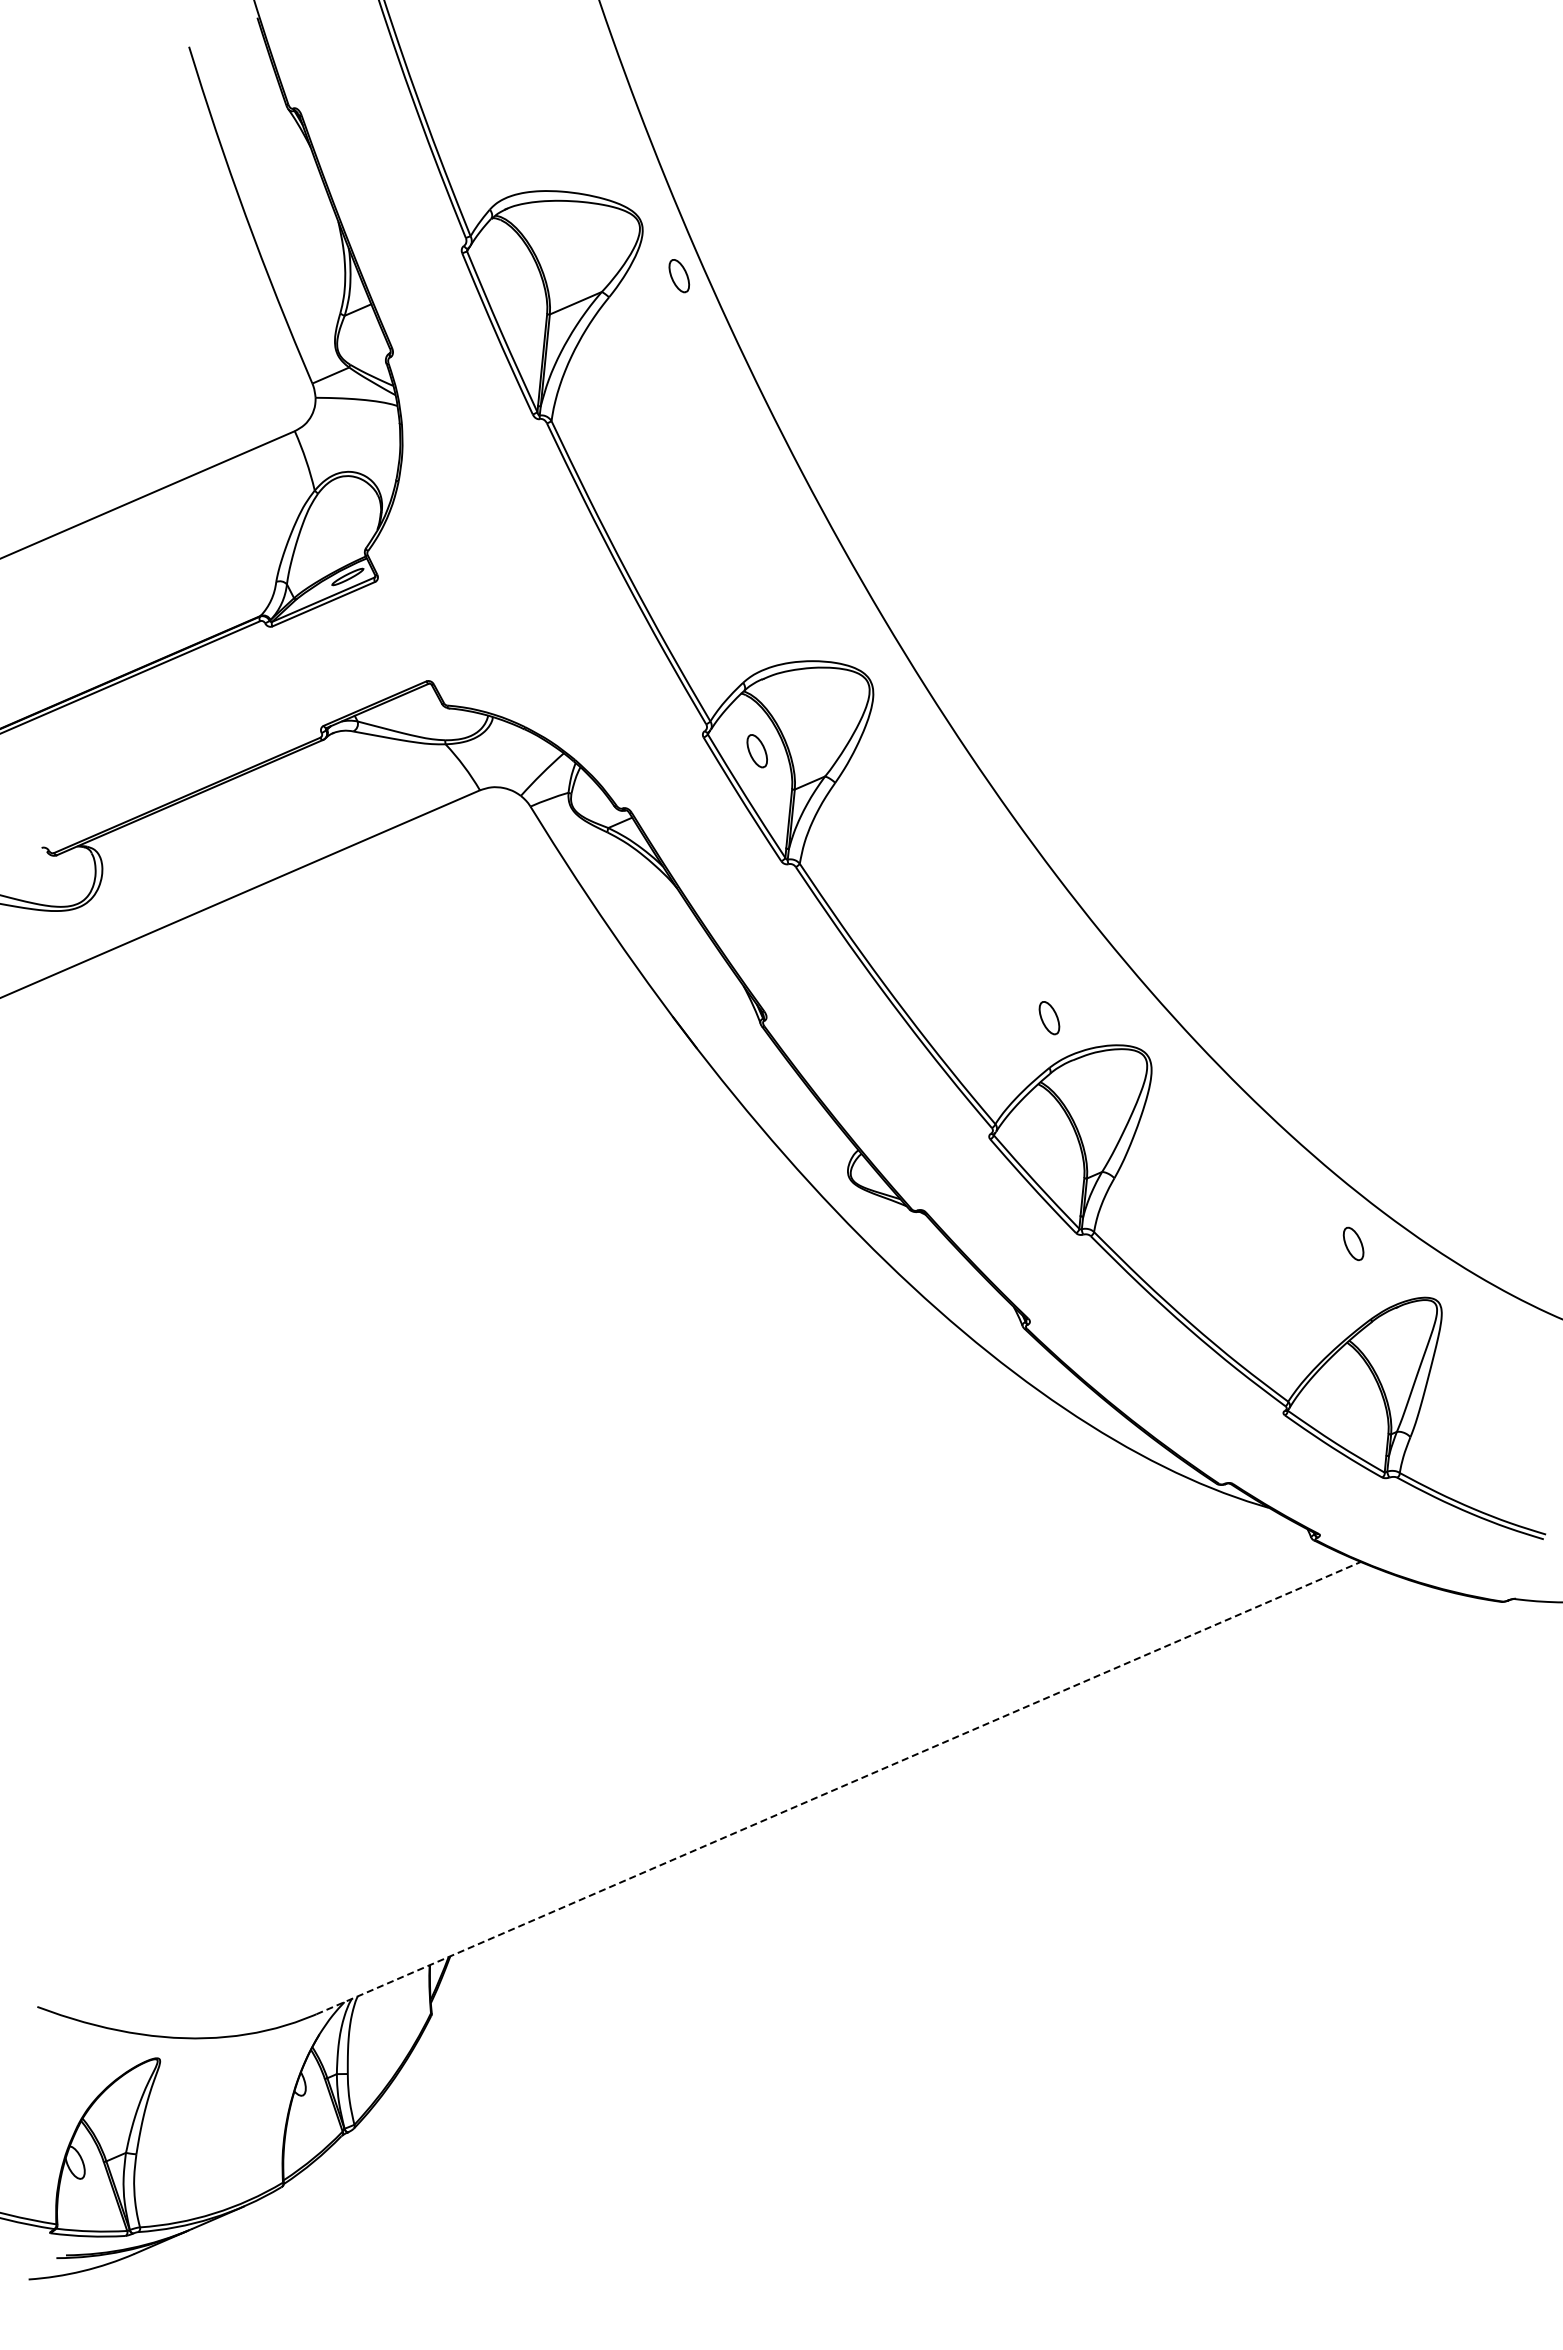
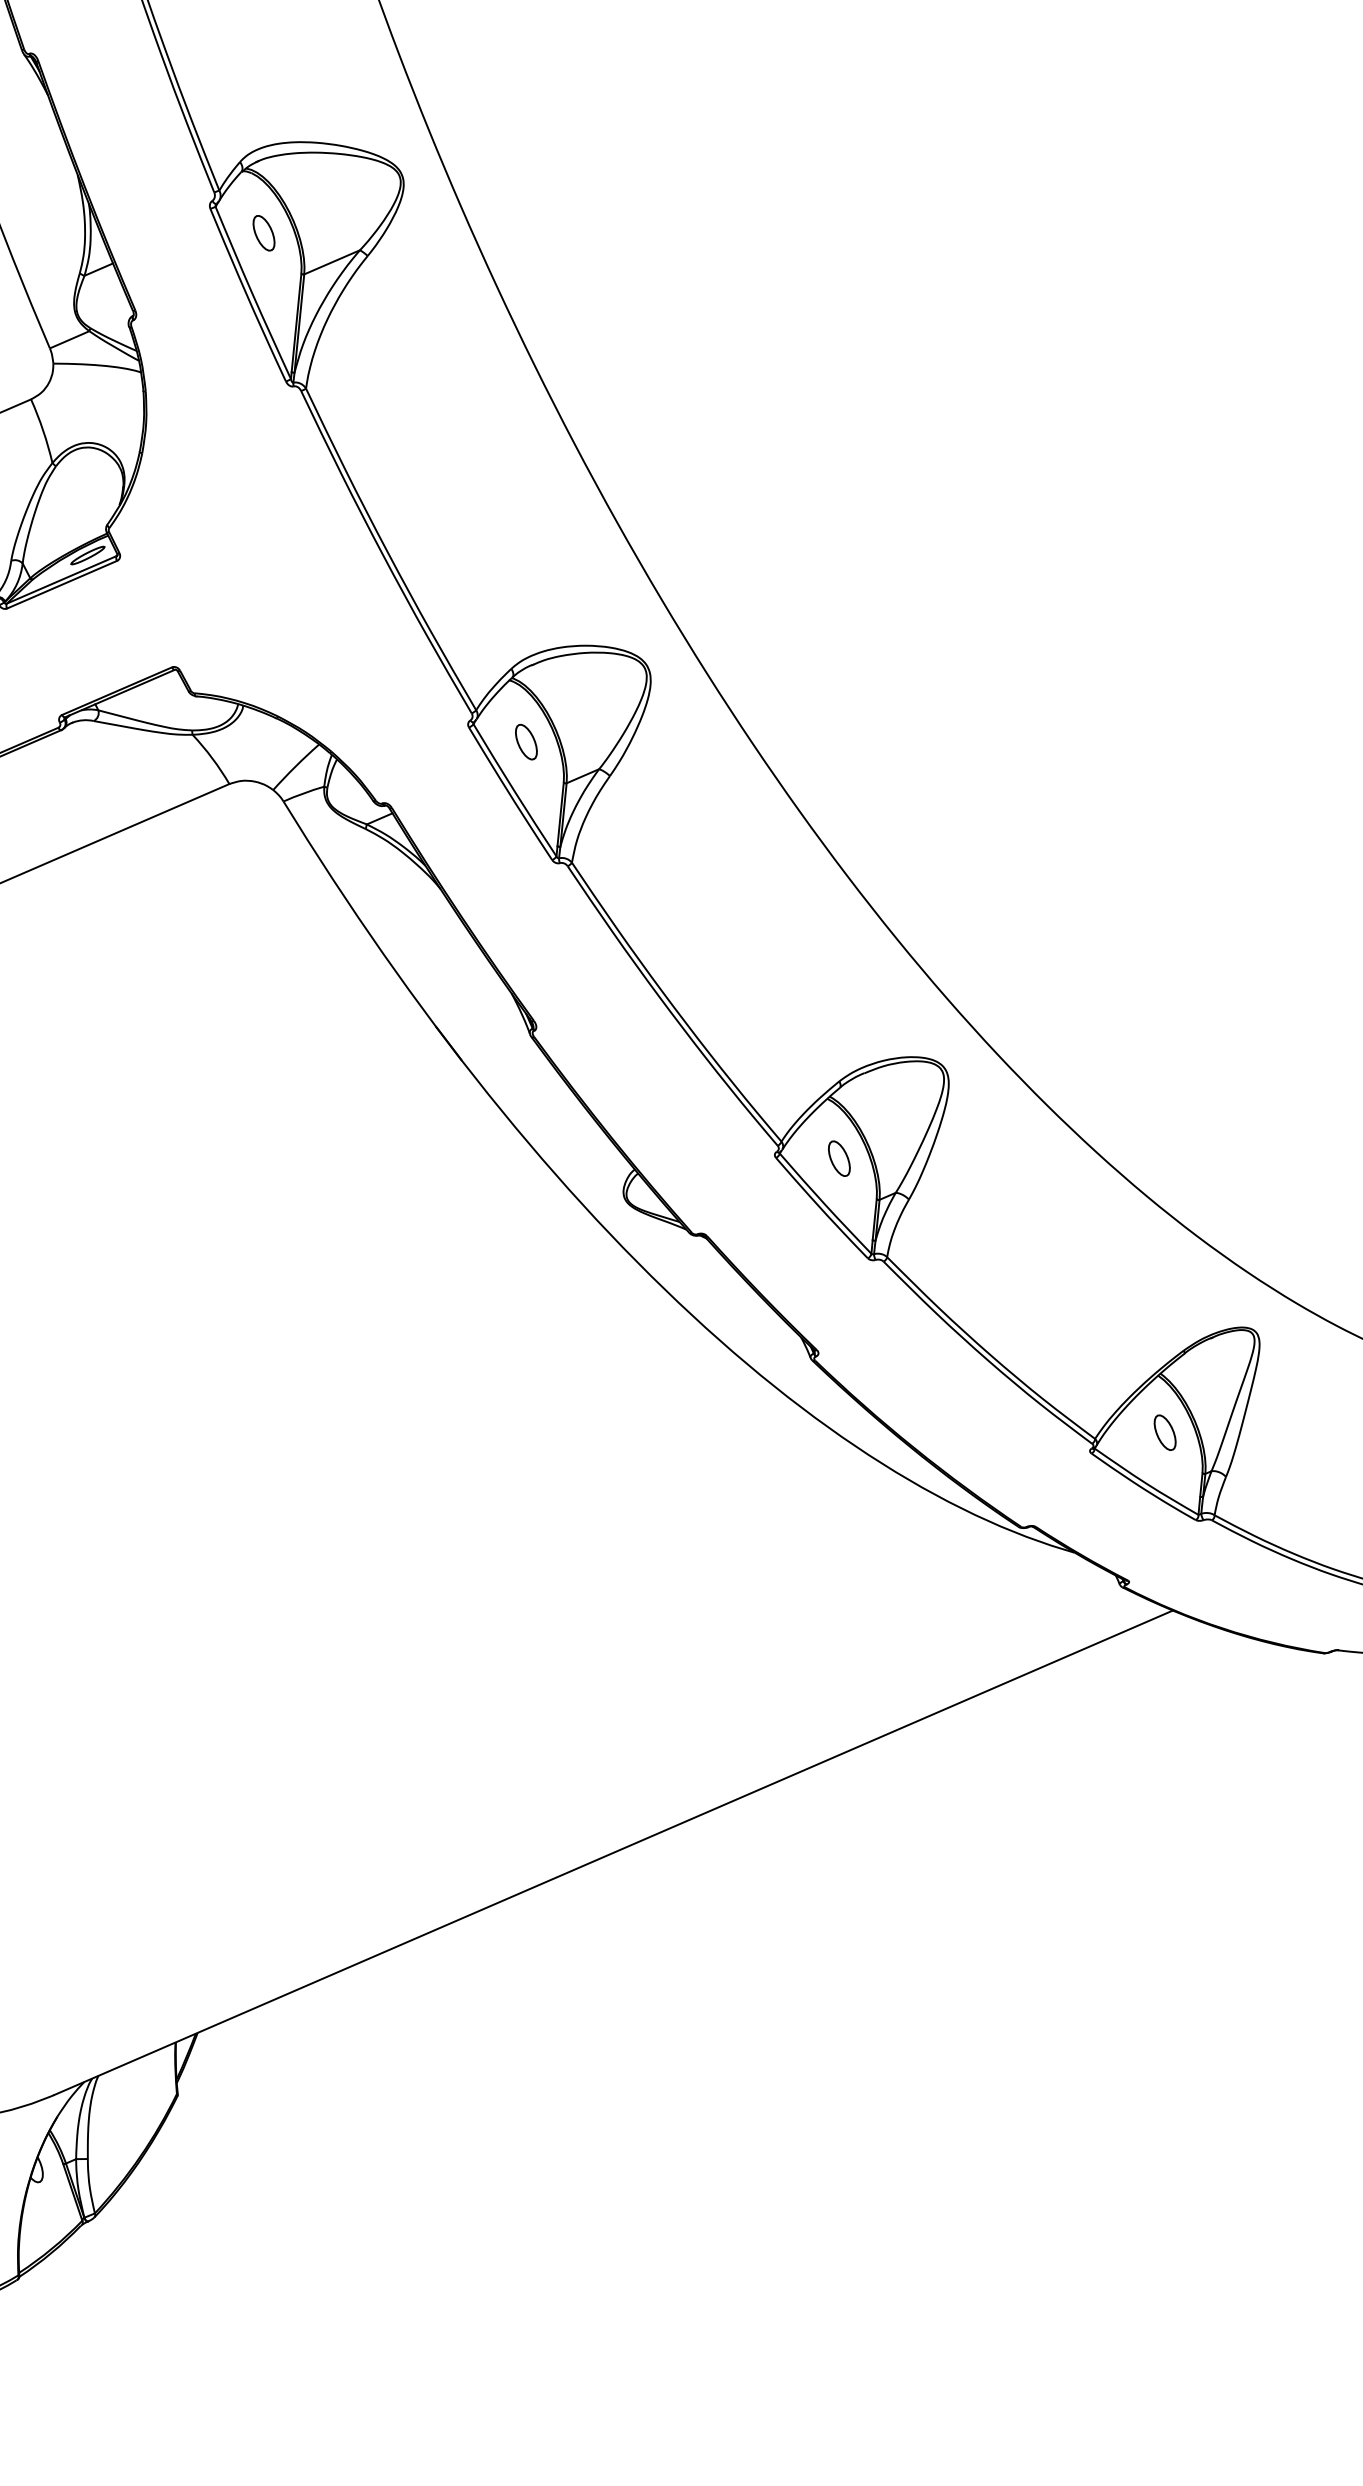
part: (679, 276) -> (264, 233), moved
part: (1049, 1018) -> (839, 1159), moved
part: (1353, 1243) -> (1165, 1432), moved
line: (839, 1787) -> (614, 1852), dashed -> solid

